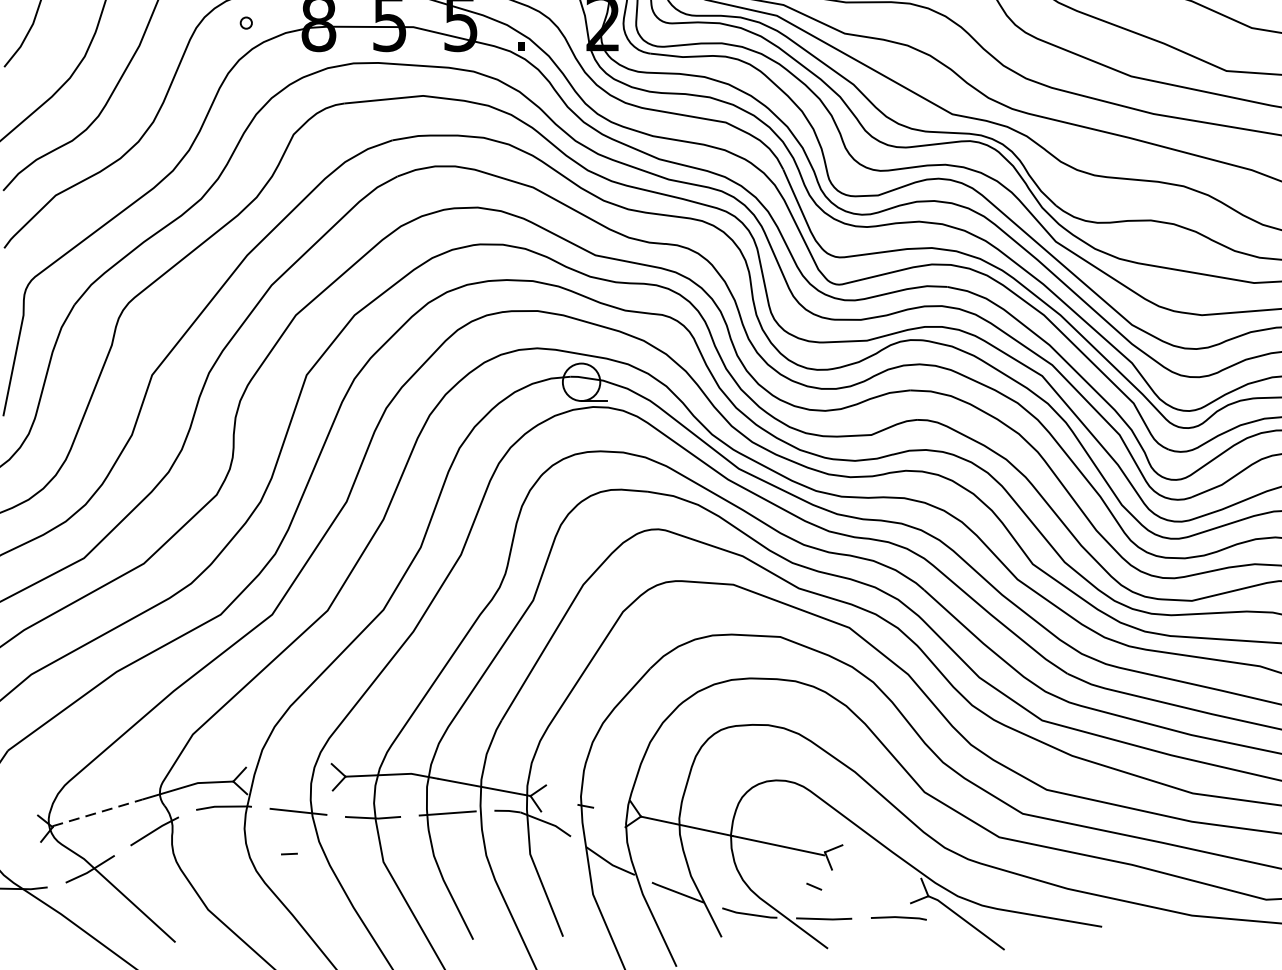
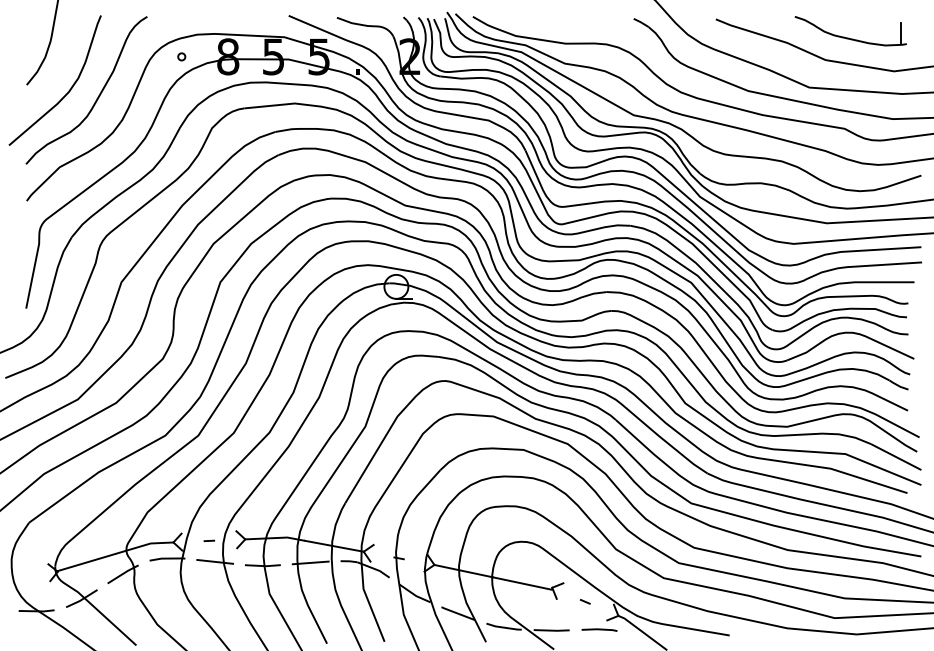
line: (97, 812) -> (86, 562), dashed -> solid
line: (288, 853) -> (208, 540), moved
line: (812, 886) -> (584, 601), moved

